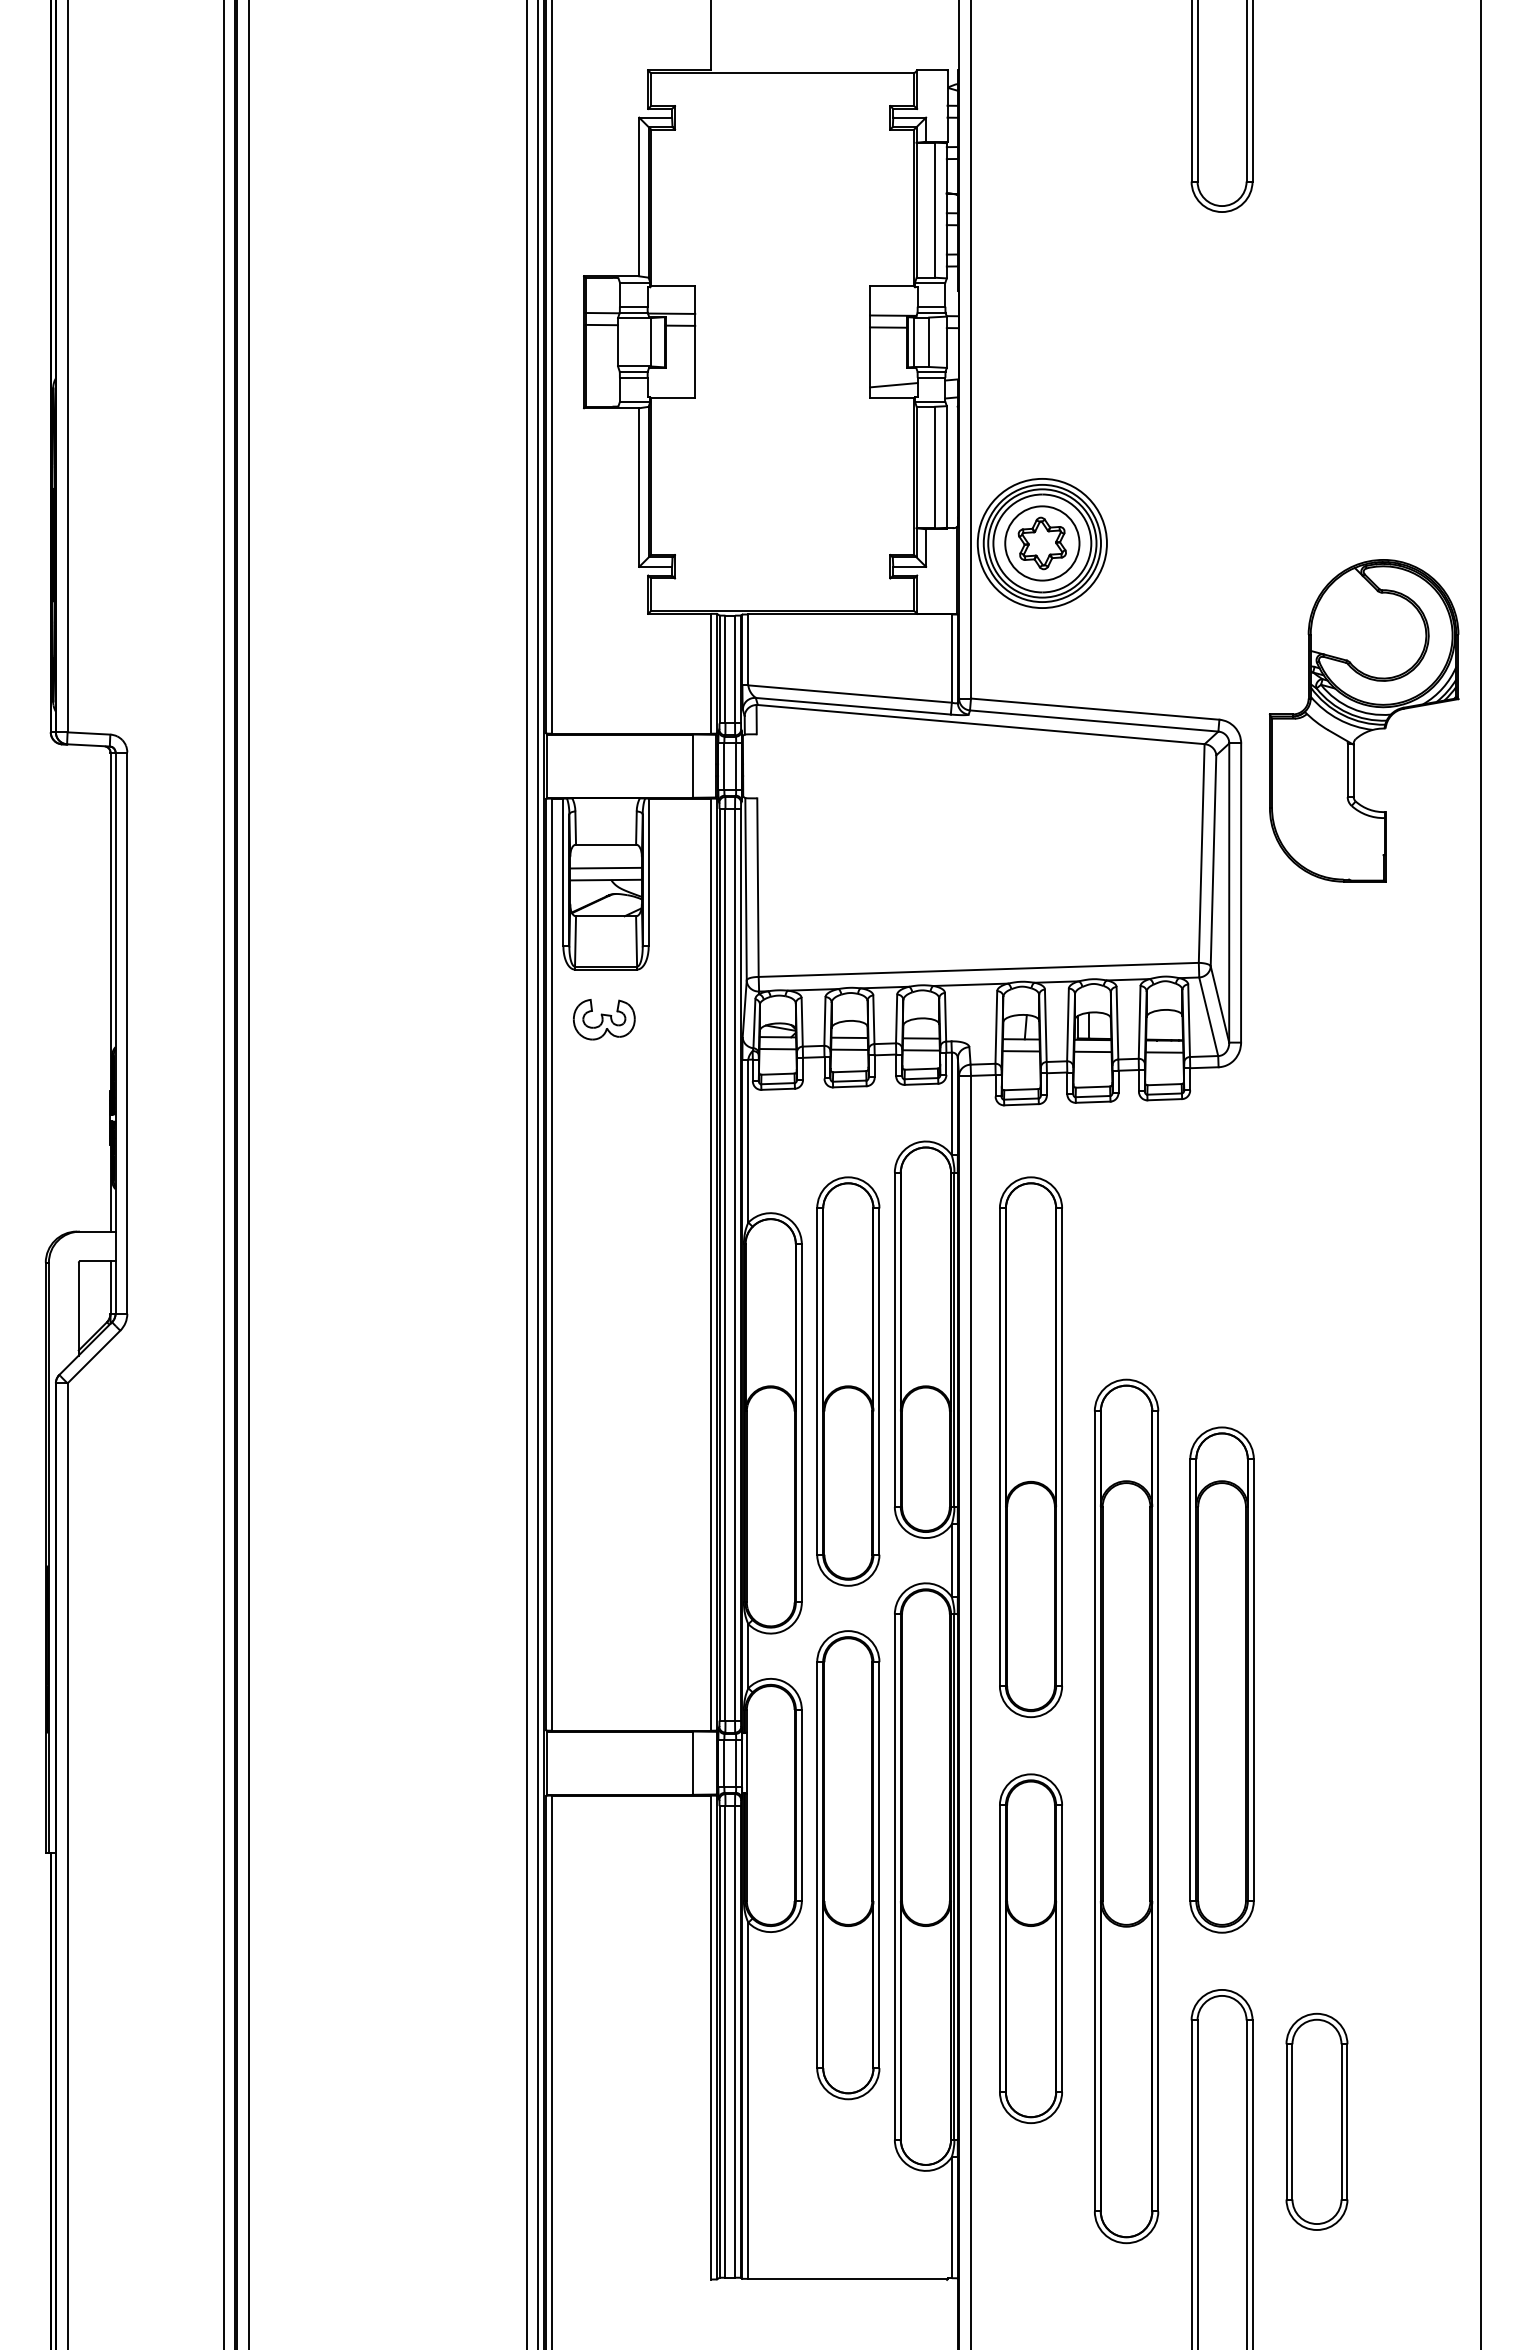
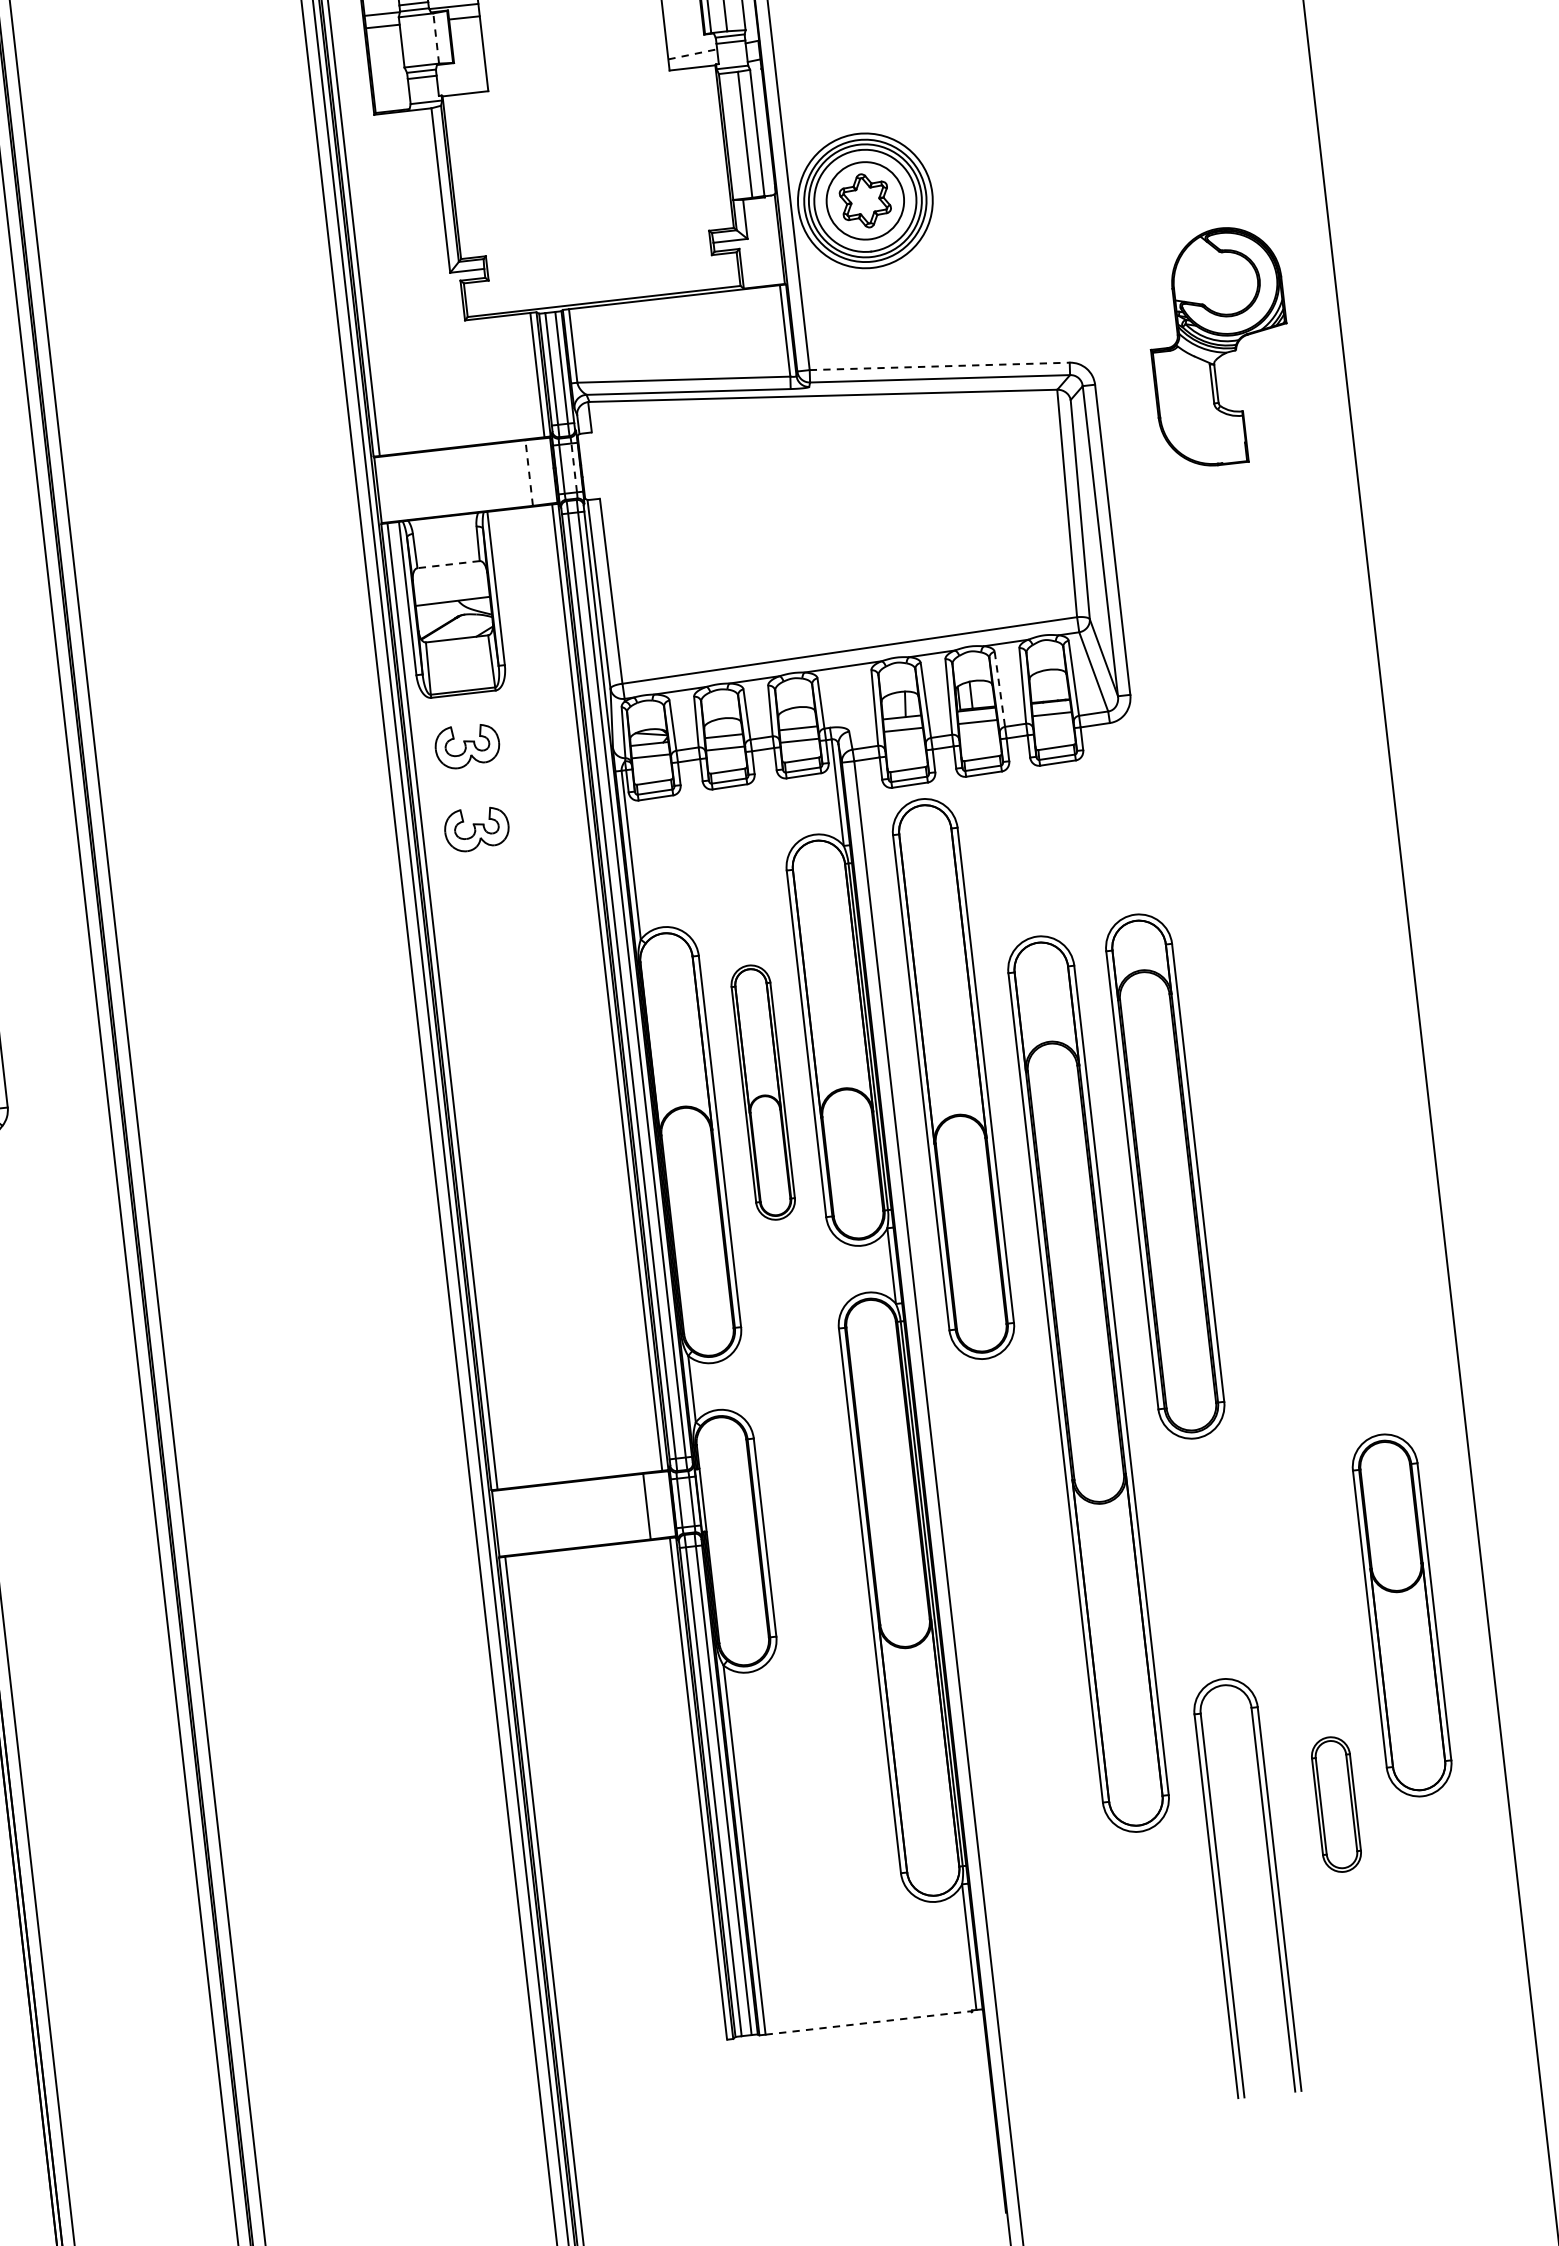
line: (651, 341) -> (436, 37), solid -> dashed
line: (893, 385) -> (692, 54), solid -> dashed
line: (1095, 709) -> (940, 366), solid -> dashed
part: (1363, 720) -> (1219, 346), size x0.7
line: (692, 766) -> (529, 473), solid -> dashed
line: (736, 766) -> (574, 468), solid -> dashed
line: (605, 844) -> (448, 564), solid -> dashed
line: (605, 867) -> (450, 588), removed
line: (1117, 1023) -> (999, 689), solid -> dashed
part: (604, 1099) -> (477, 829), added
part: (848, 1381) -> (763, 1092), size x0.6
part: (1030, 1447) -> (952, 1079), moved
part: (1221, 1679) -> (1164, 1176), moved
part: (1126, 1811) -> (1088, 1384), moved
part: (848, 1865) -> (820, 1594), removed
part: (1030, 1948) -> (1401, 1615), moved
part: (1316, 2121) -> (1335, 1804), size x0.6
line: (848, 2278) -> (869, 2022), solid -> dashed

